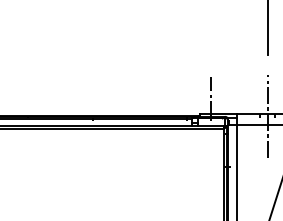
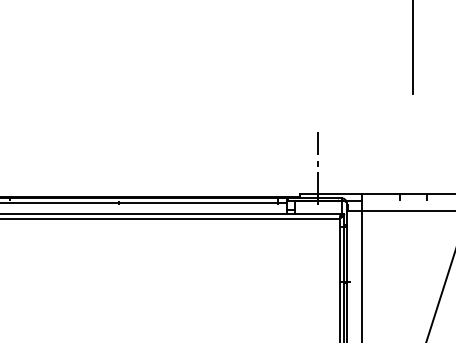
line: (267, 115) -> (413, 196), removed

